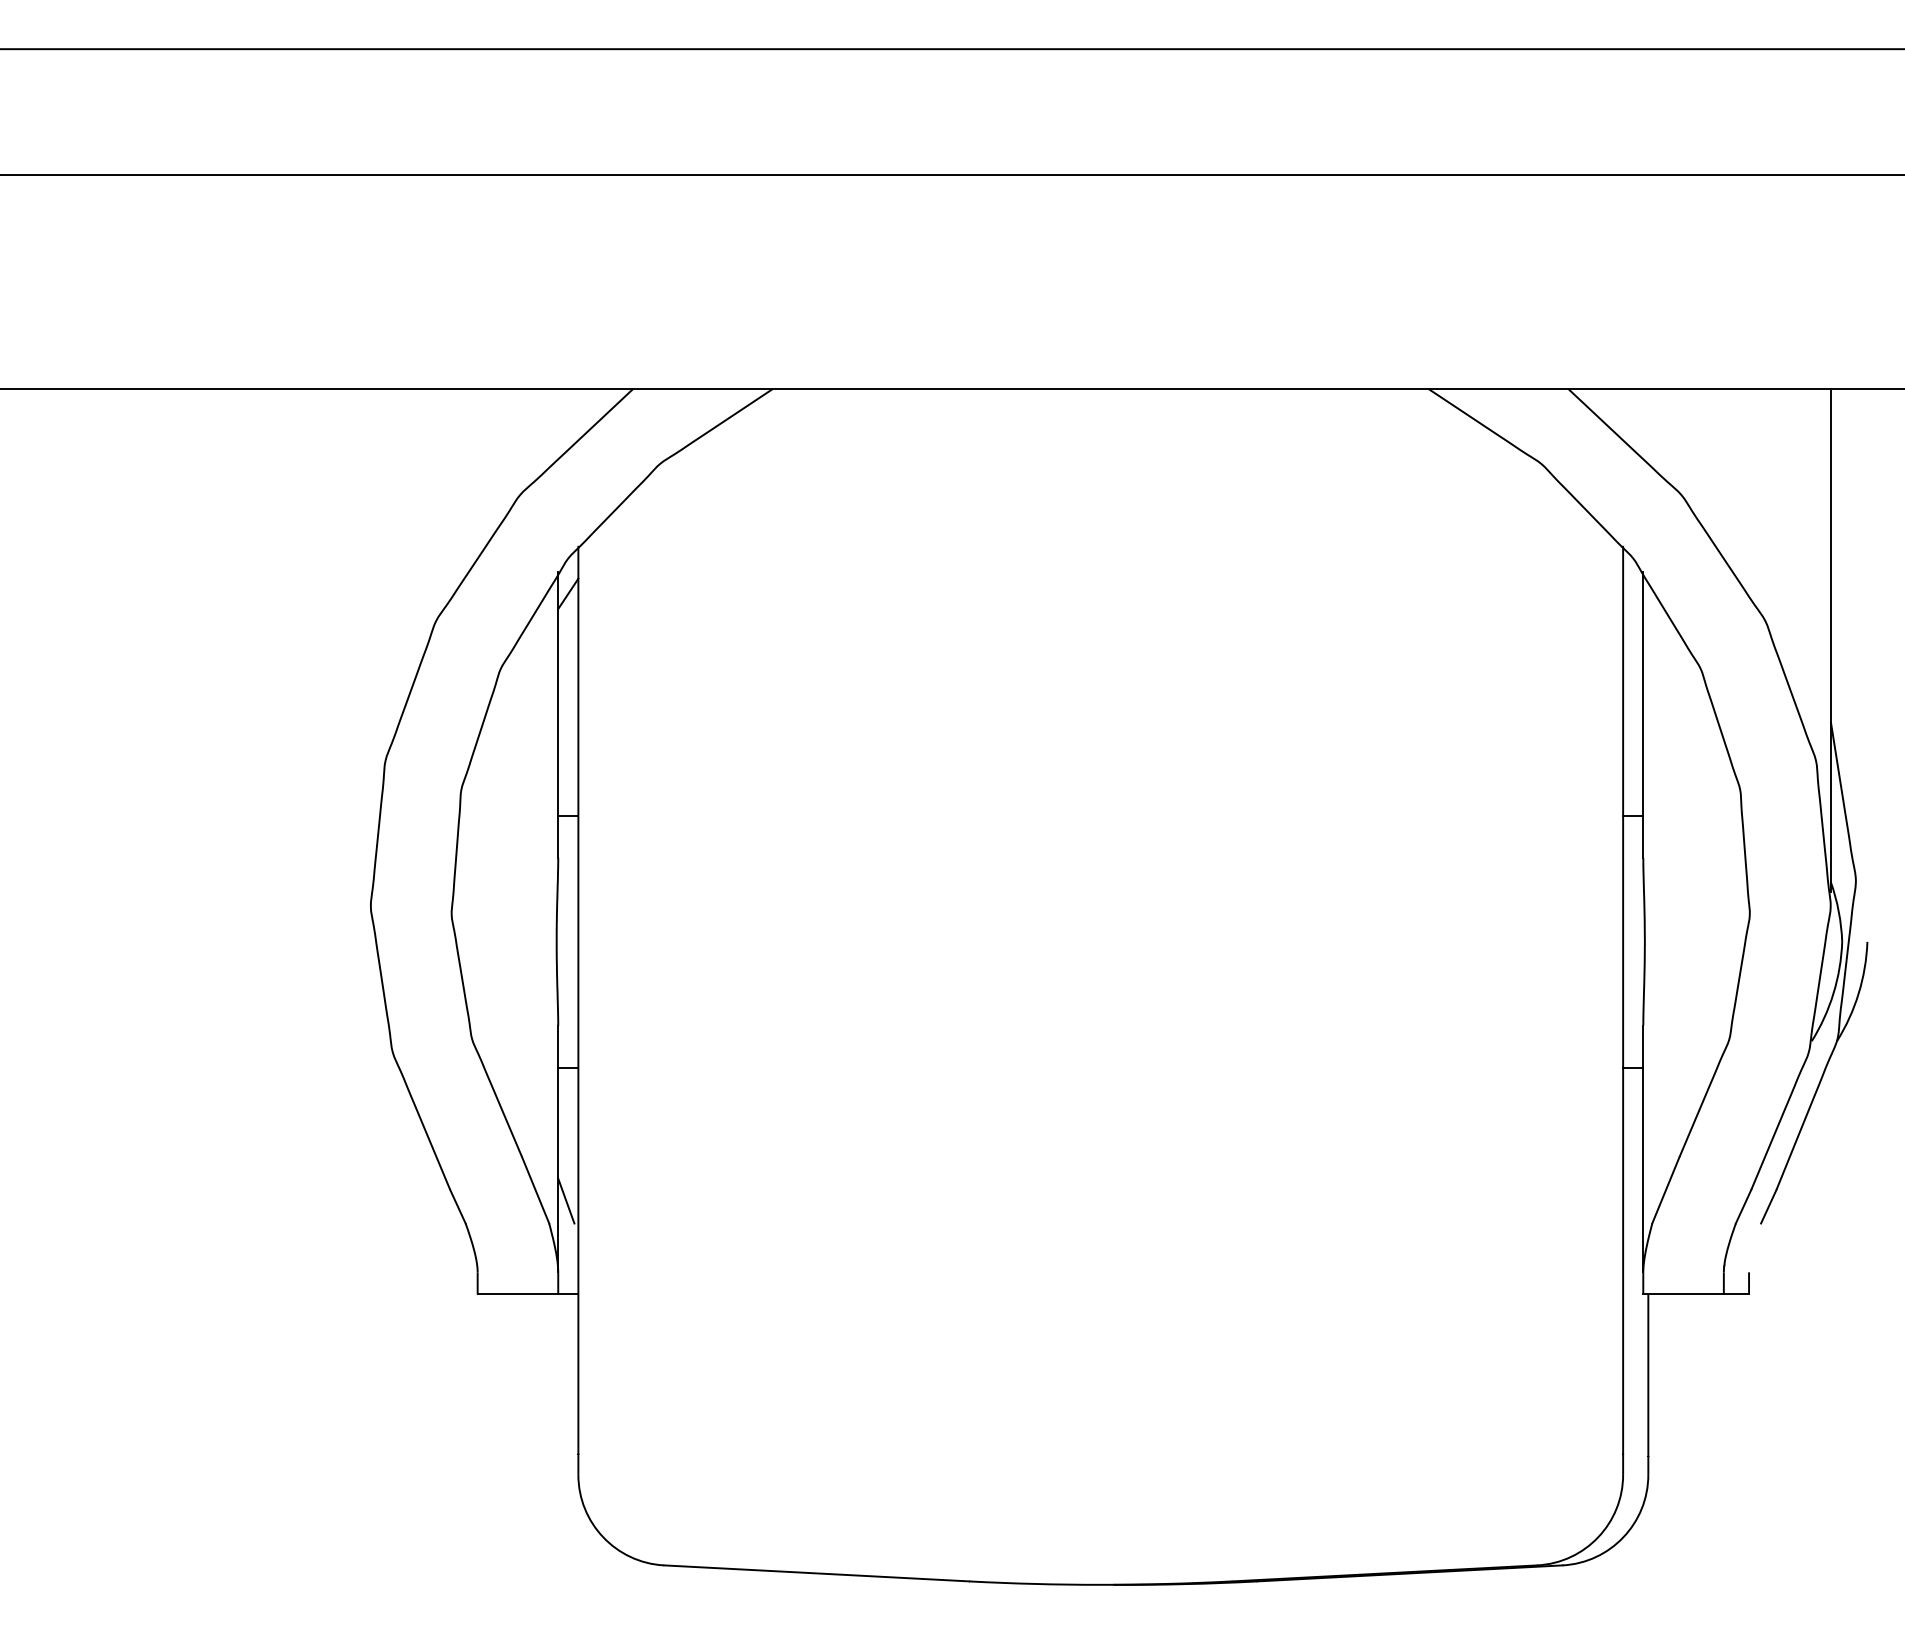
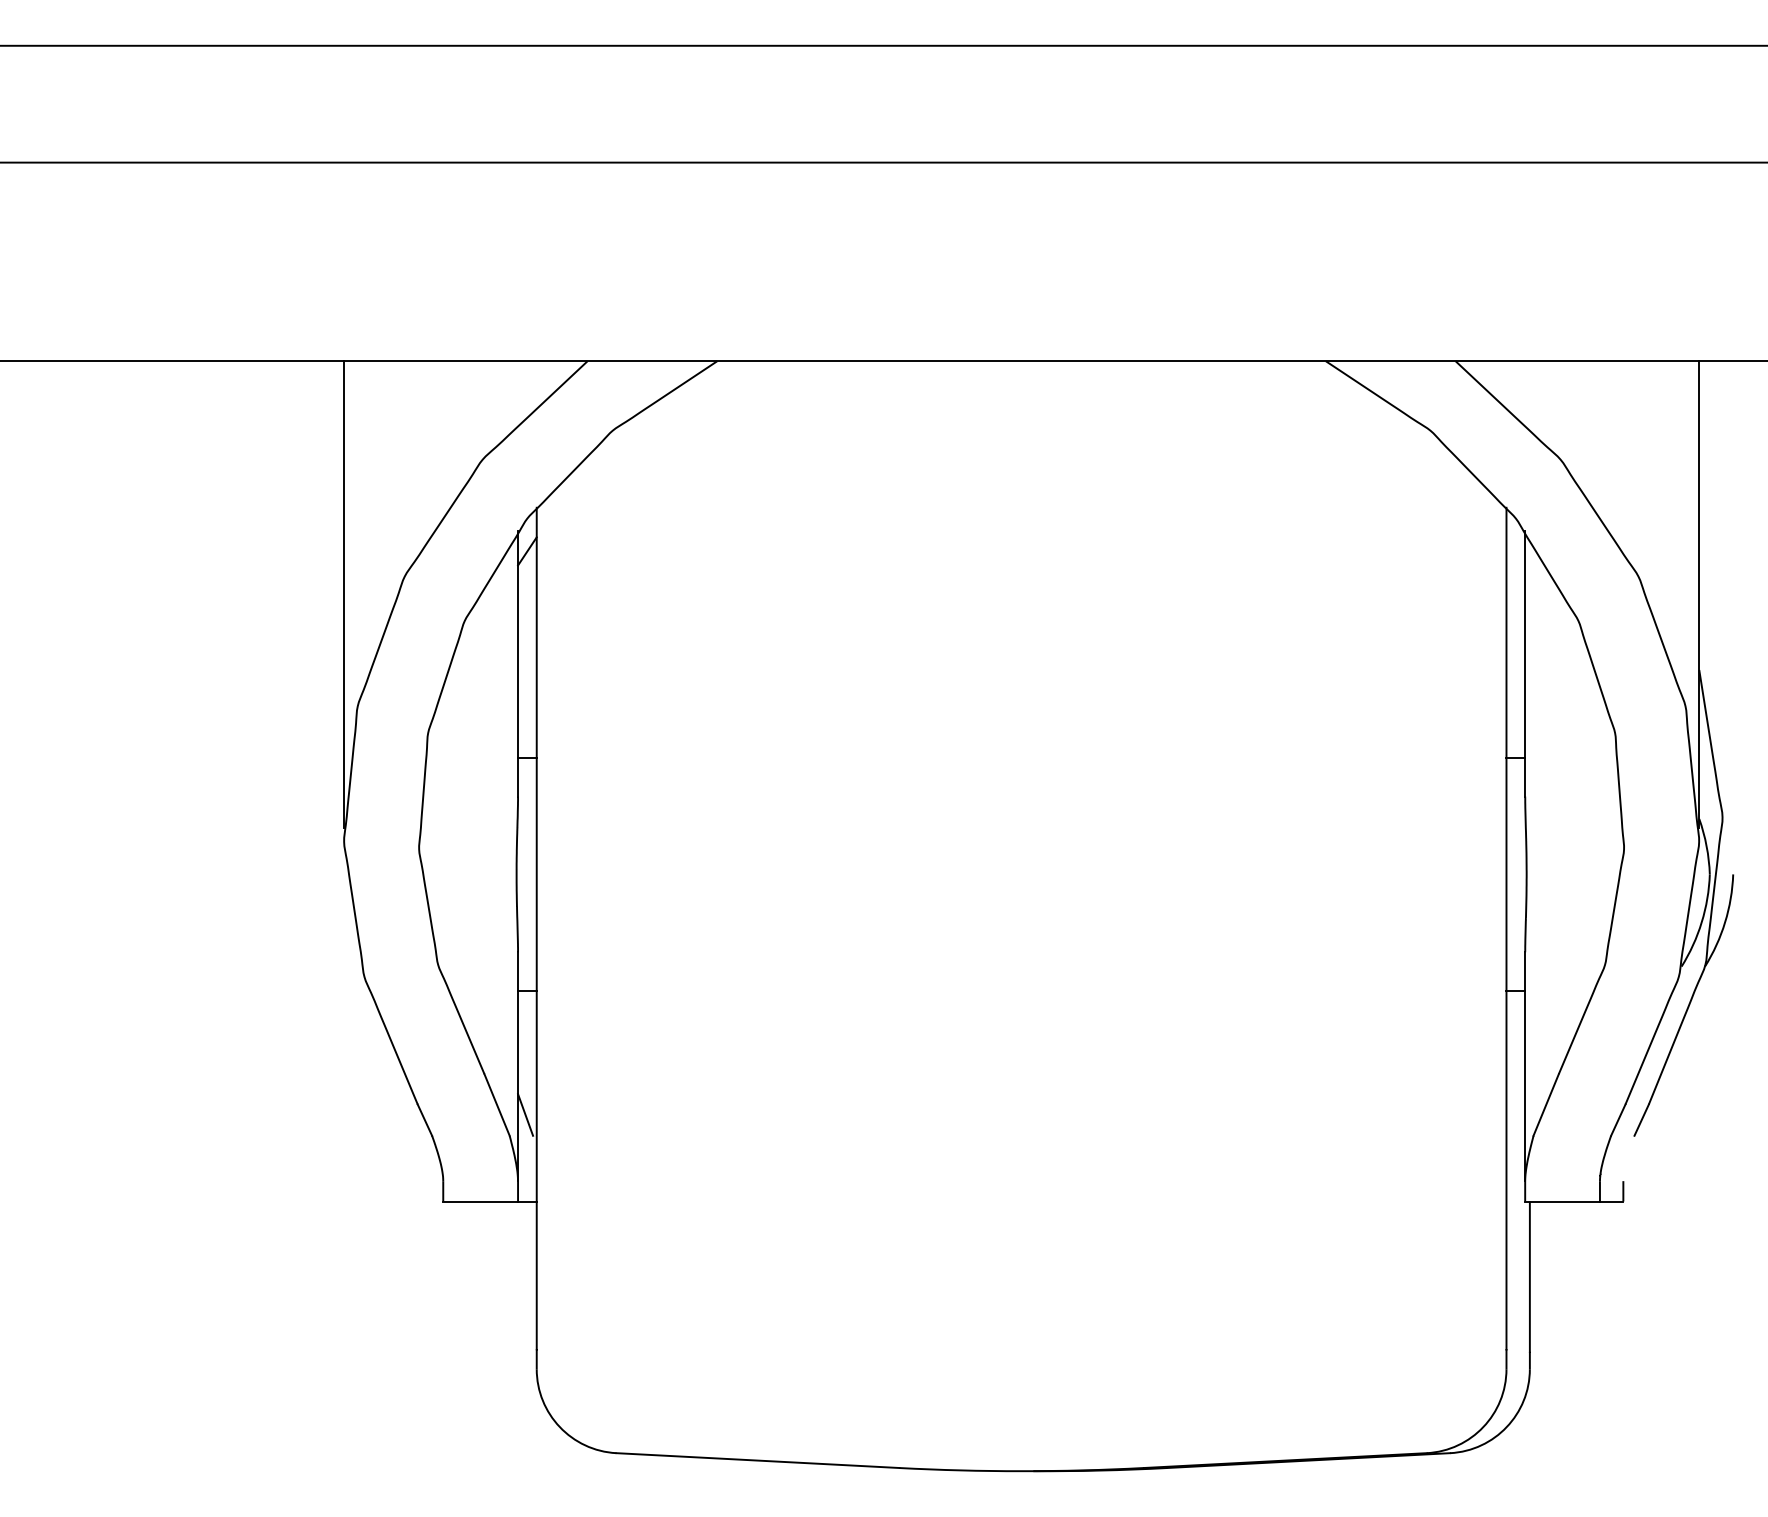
line: (370, 640) -> (343, 594), added

